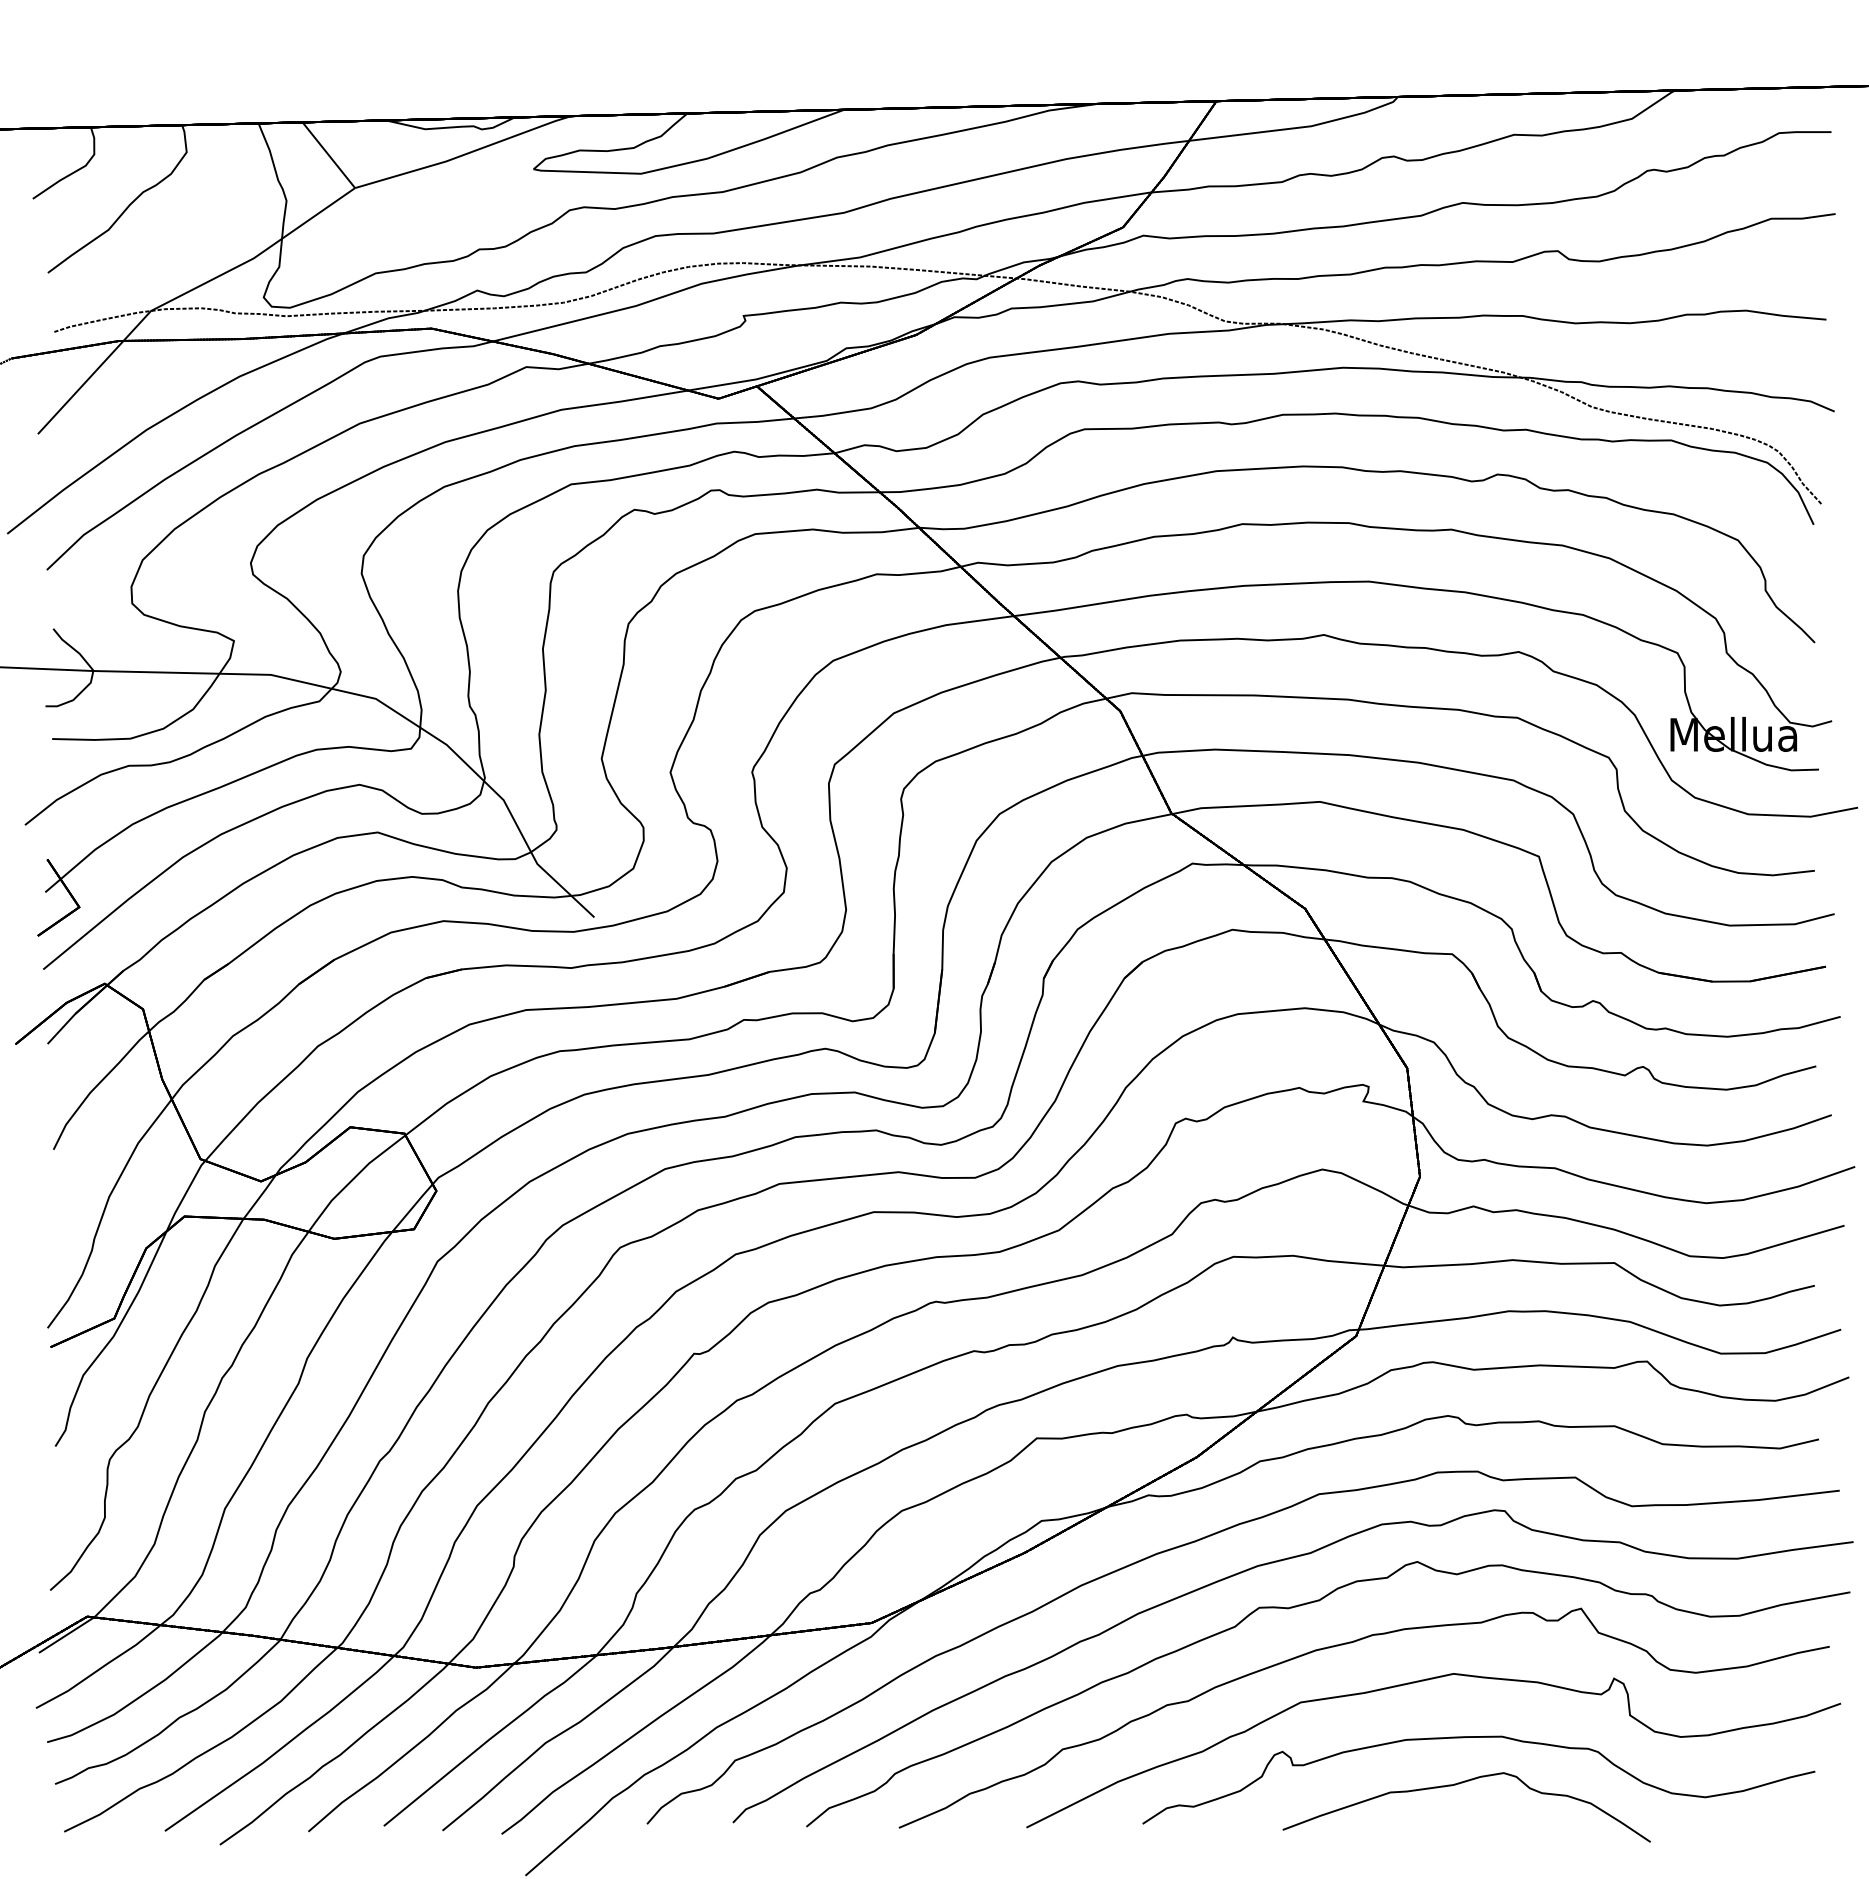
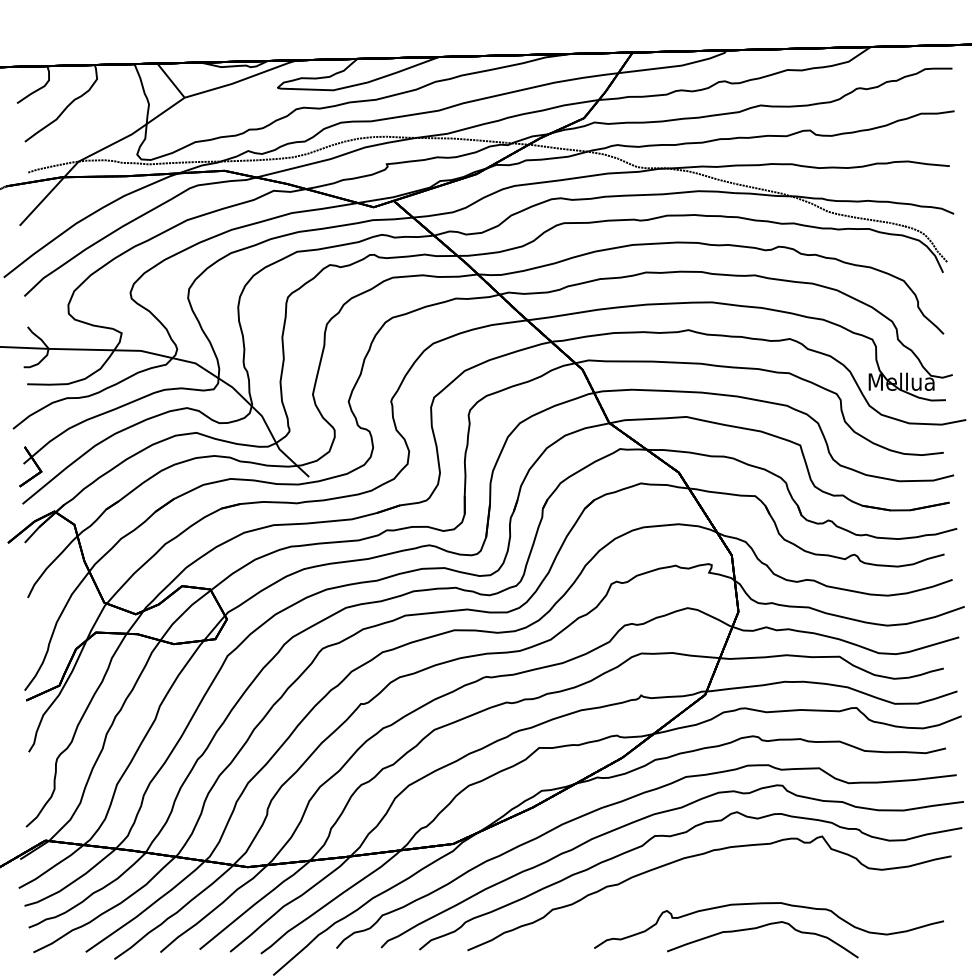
part: (1418, 1683) -> (737, 875), removed

